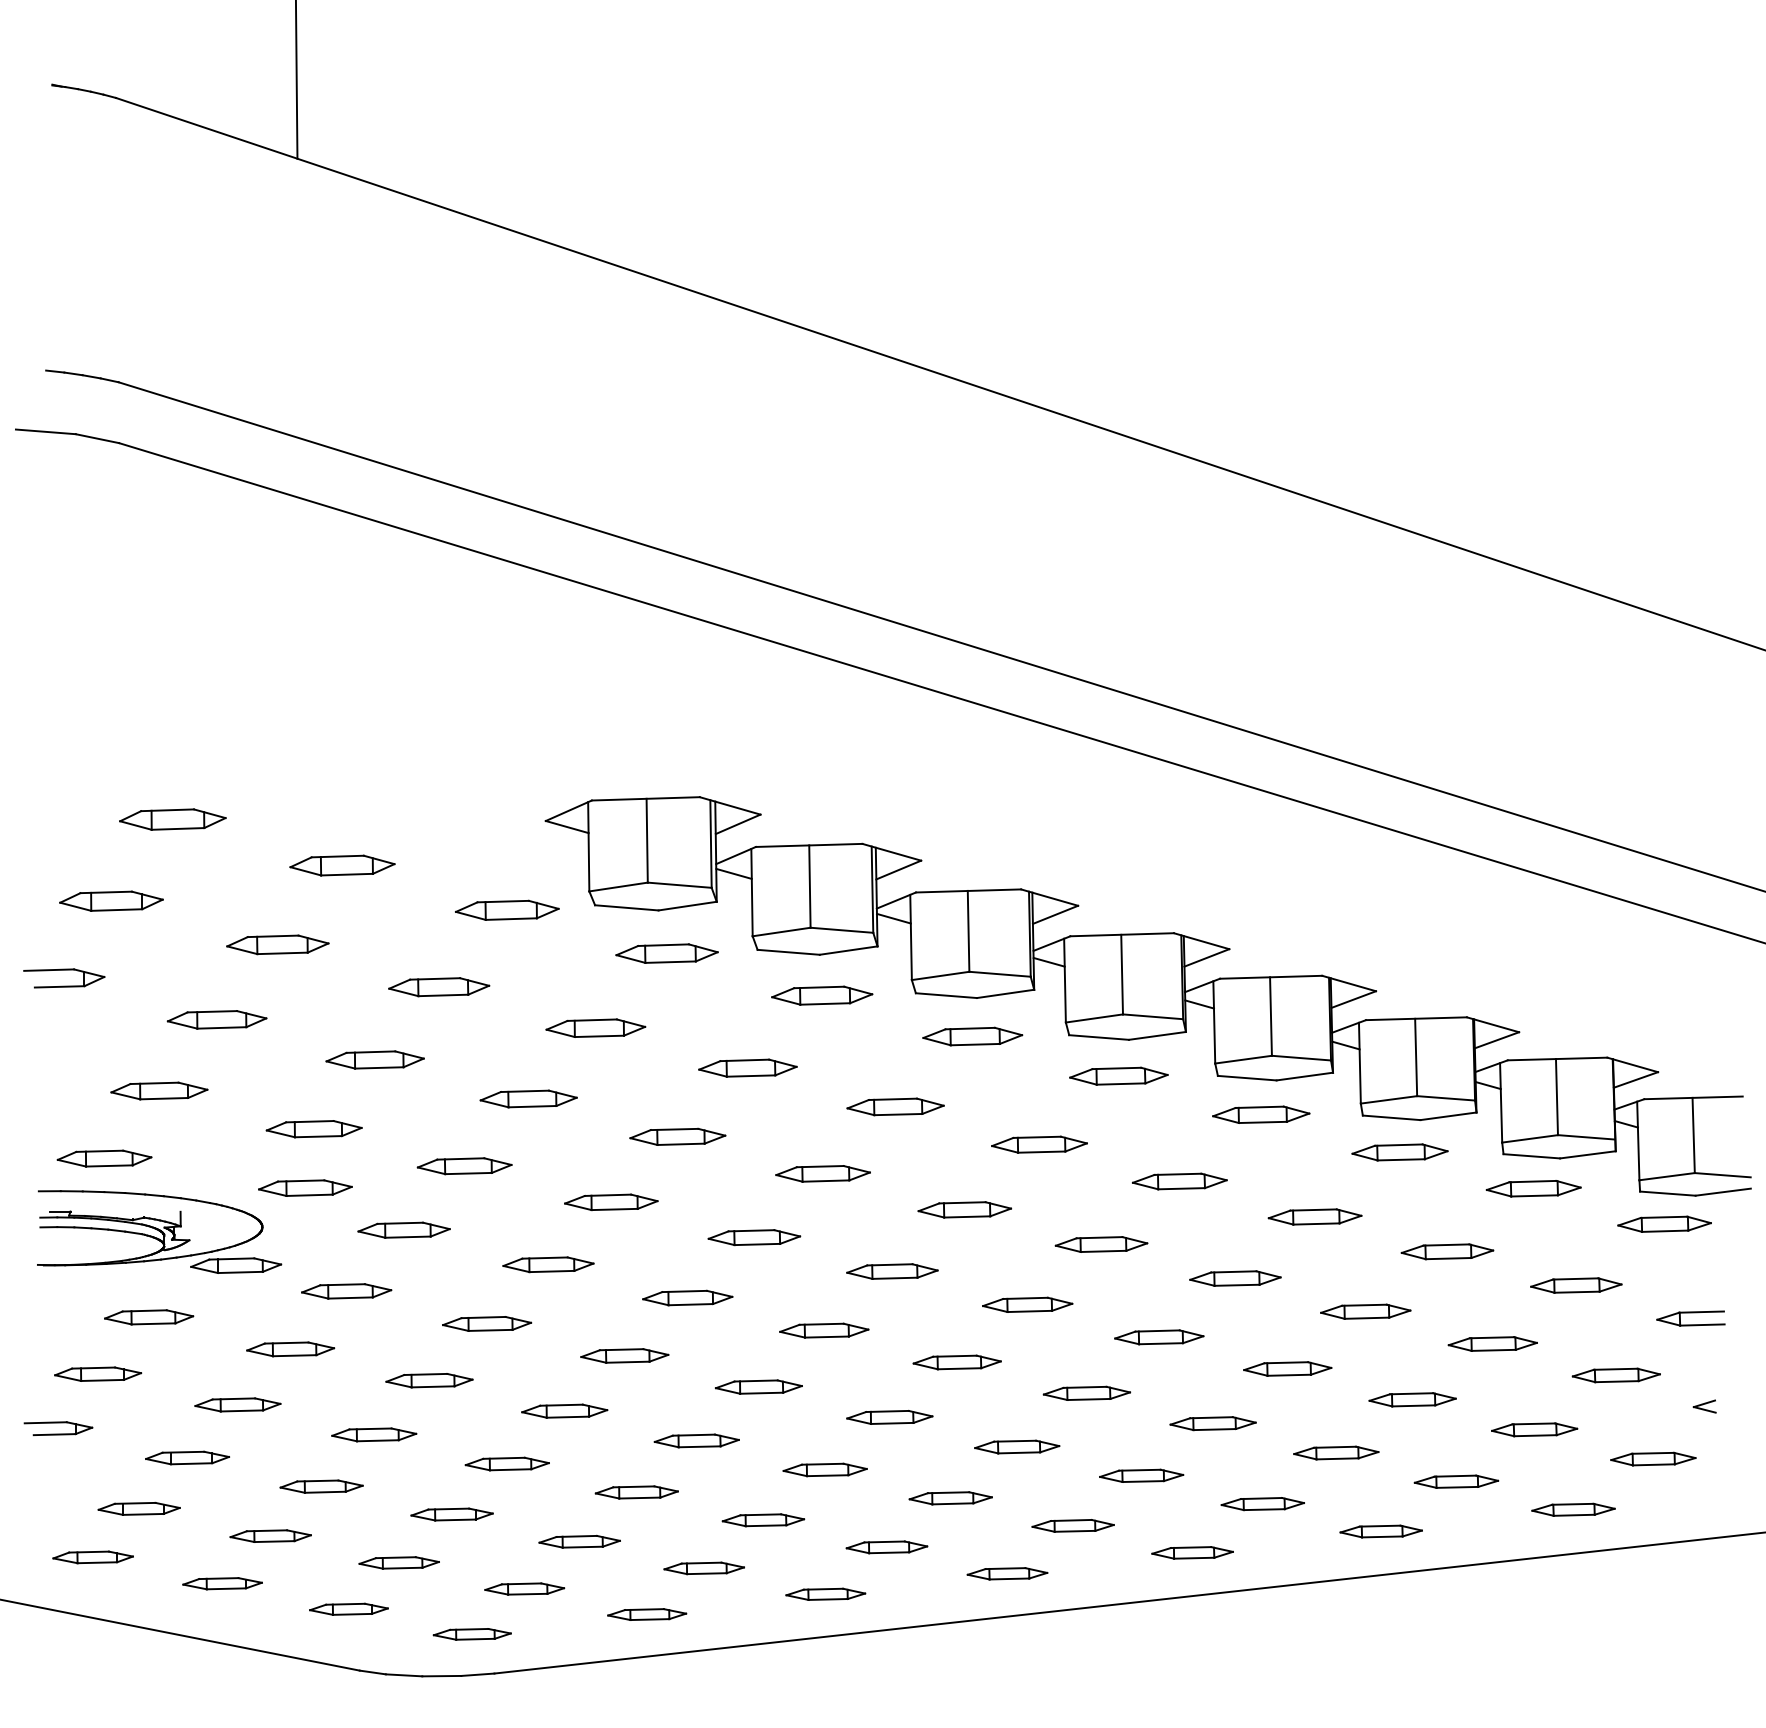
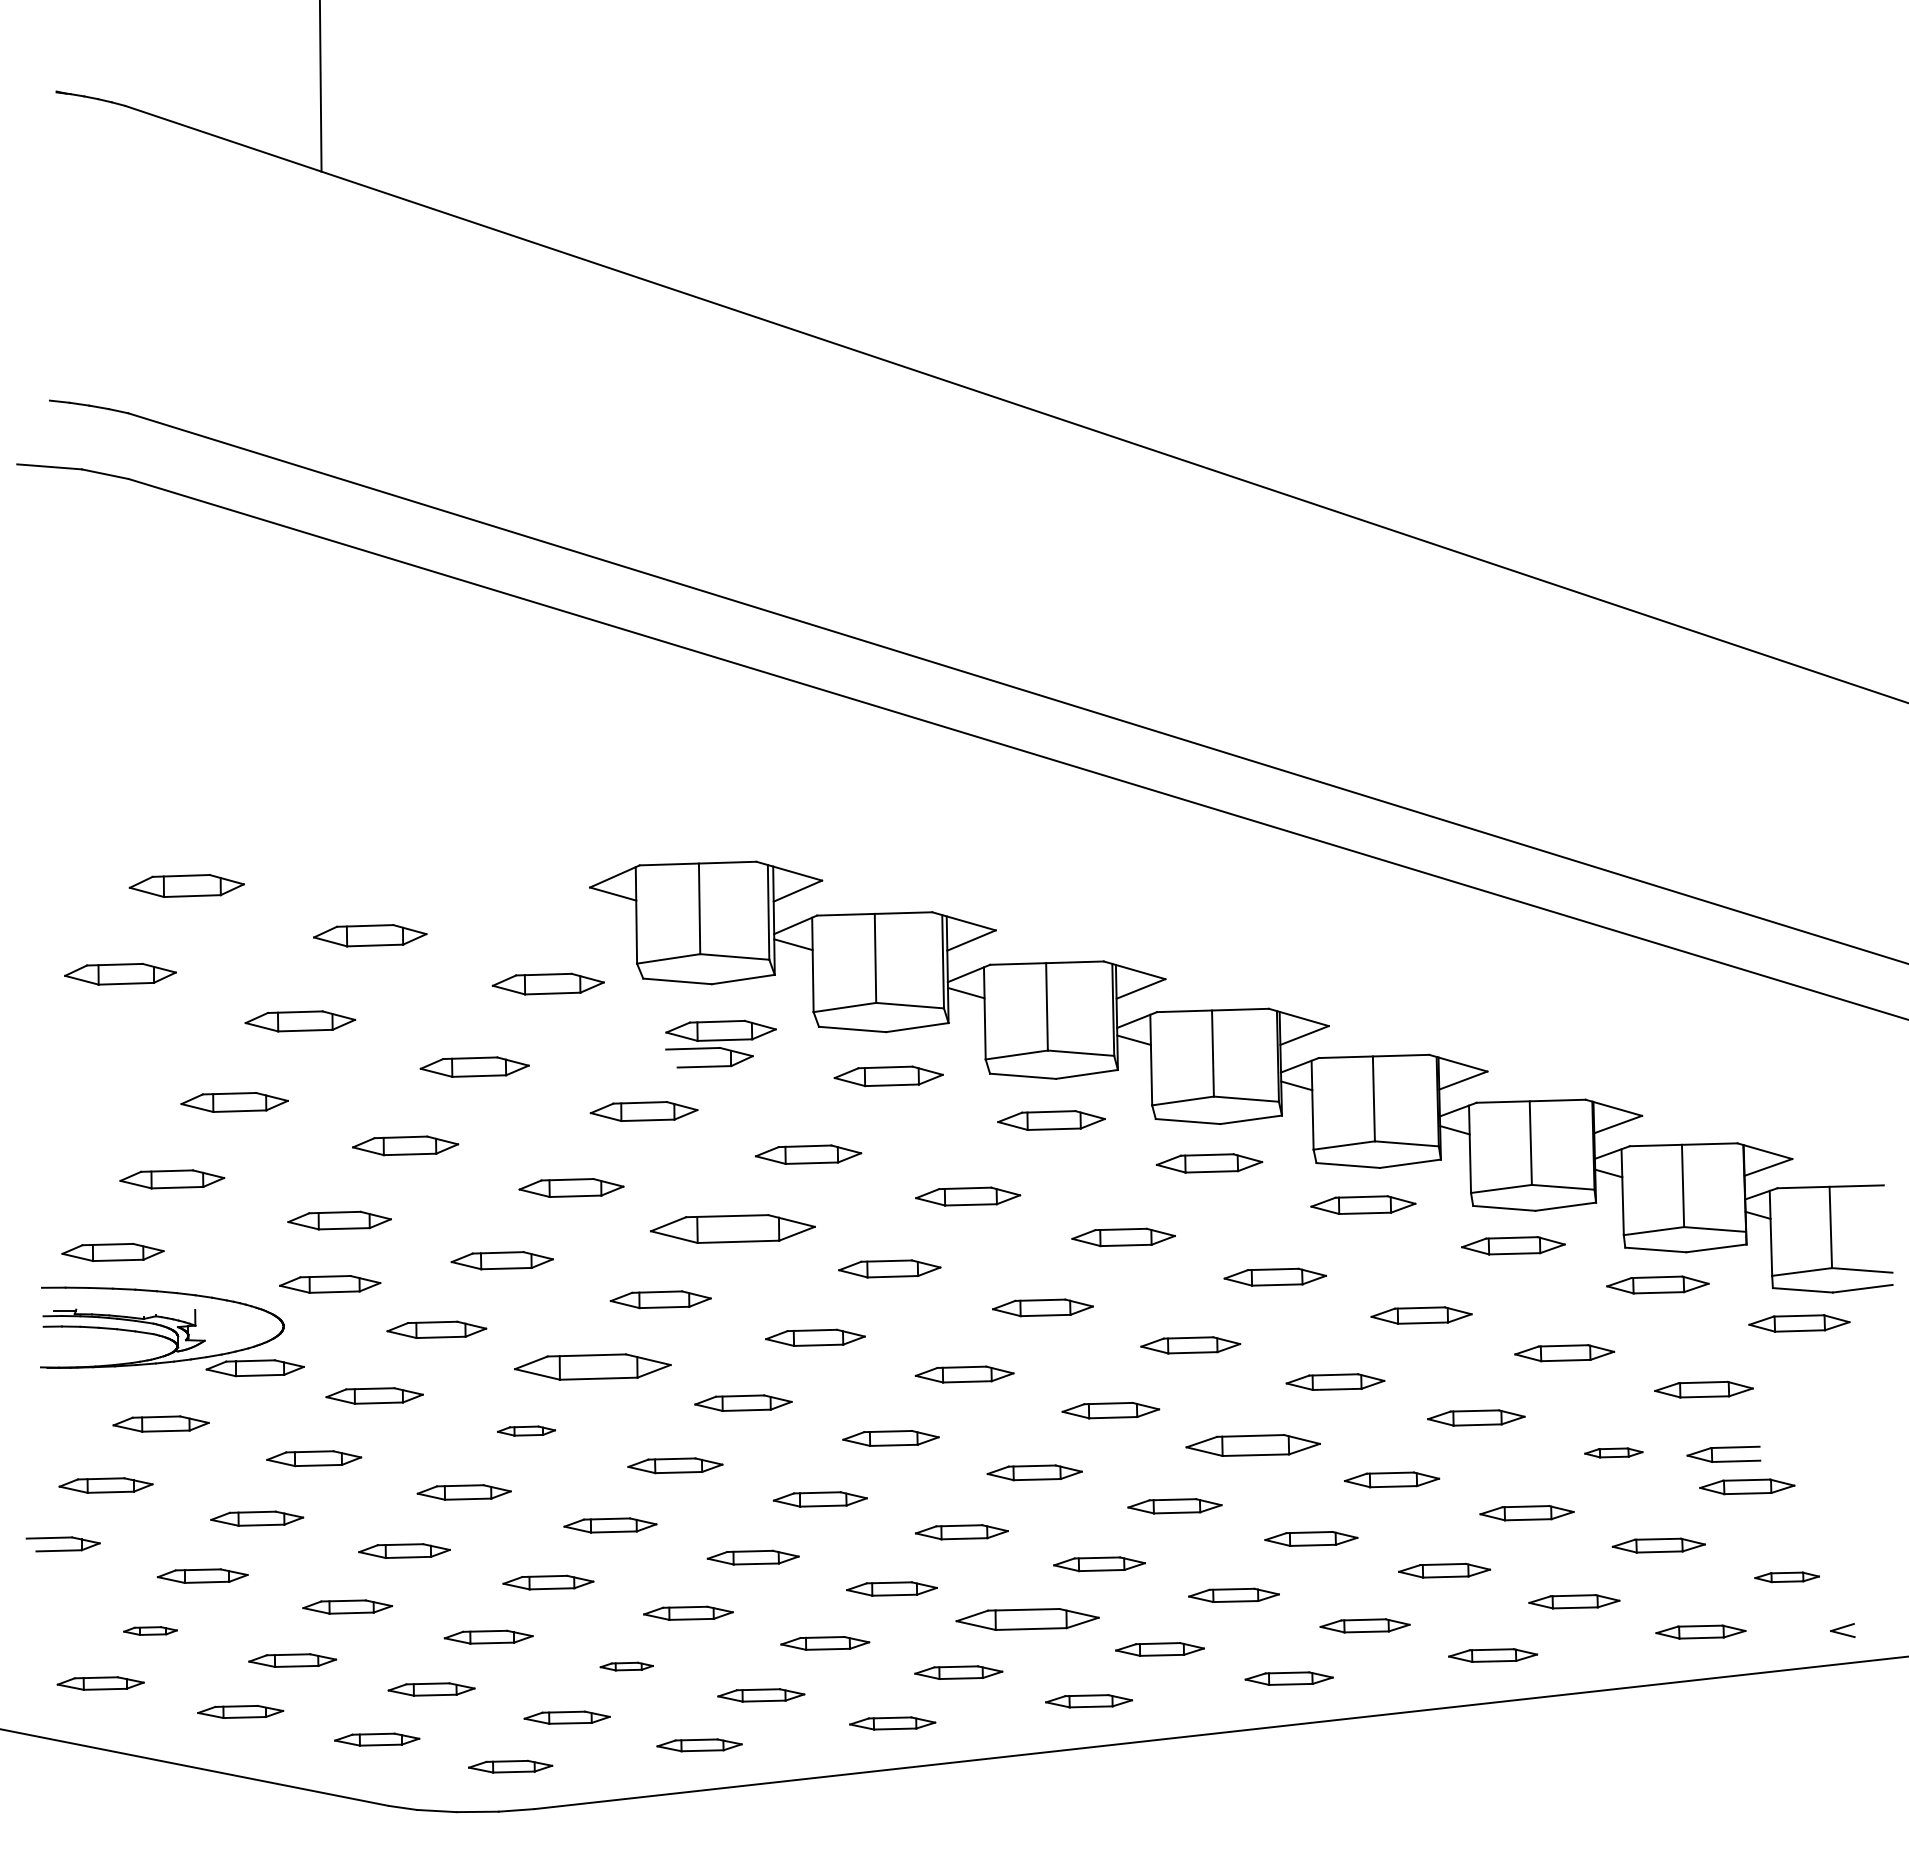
part: (64, 970) -> (709, 1049), moved
part: (677, 1136) -> (732, 1228), size x1.6
part: (548, 1265) -> (592, 1367), size x1.6
part: (1690, 1317) -> (1723, 1453), moved
part: (487, 1323) -> (526, 1430), size x0.6
part: (1158, 1337) -> (1252, 1445), size x1.4
part: (1492, 1343) -> (1613, 1452), size x0.6
part: (1704, 1406) -> (1842, 1630), moved
part: (1652, 1459) -> (1786, 1577), size x0.7
part: (950, 1498) -> (1027, 1619), size x1.6
part: (139, 1508) -> (150, 1630), size x0.6
part: (579, 1541) -> (626, 1666), size x0.6

